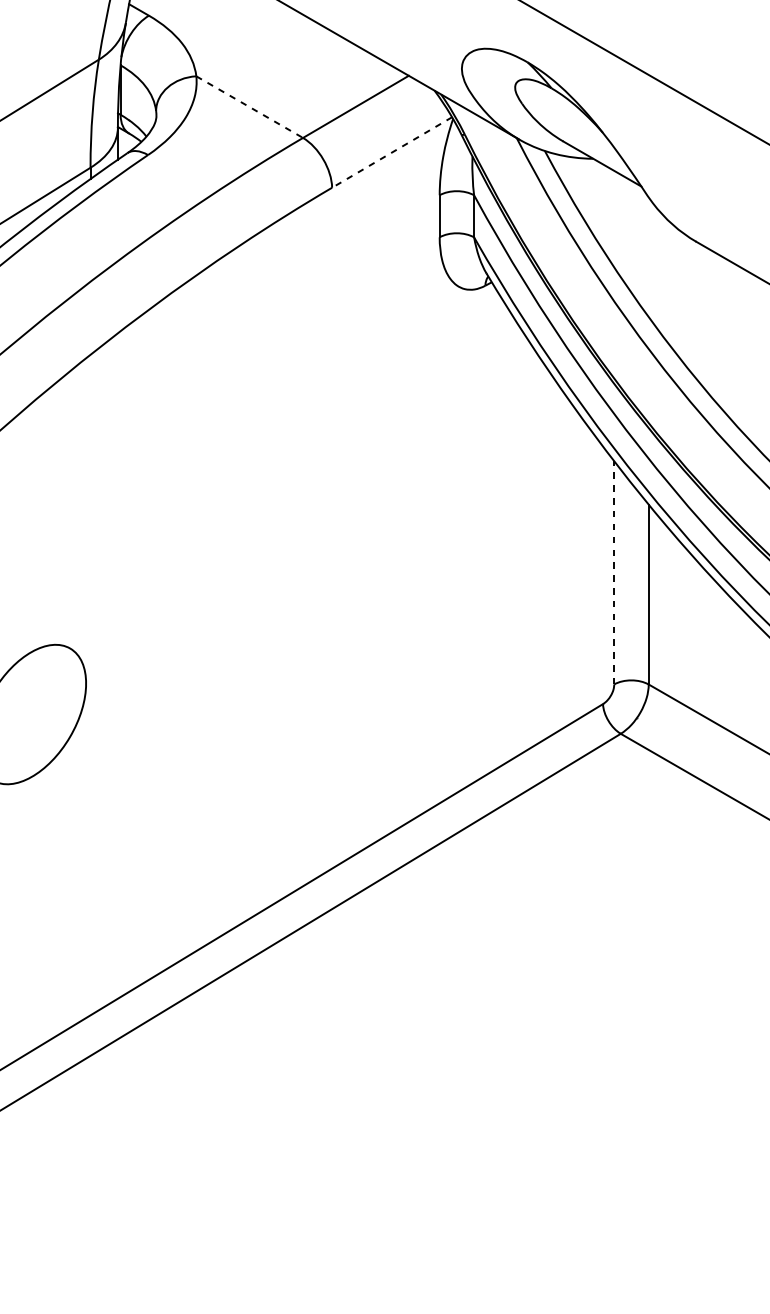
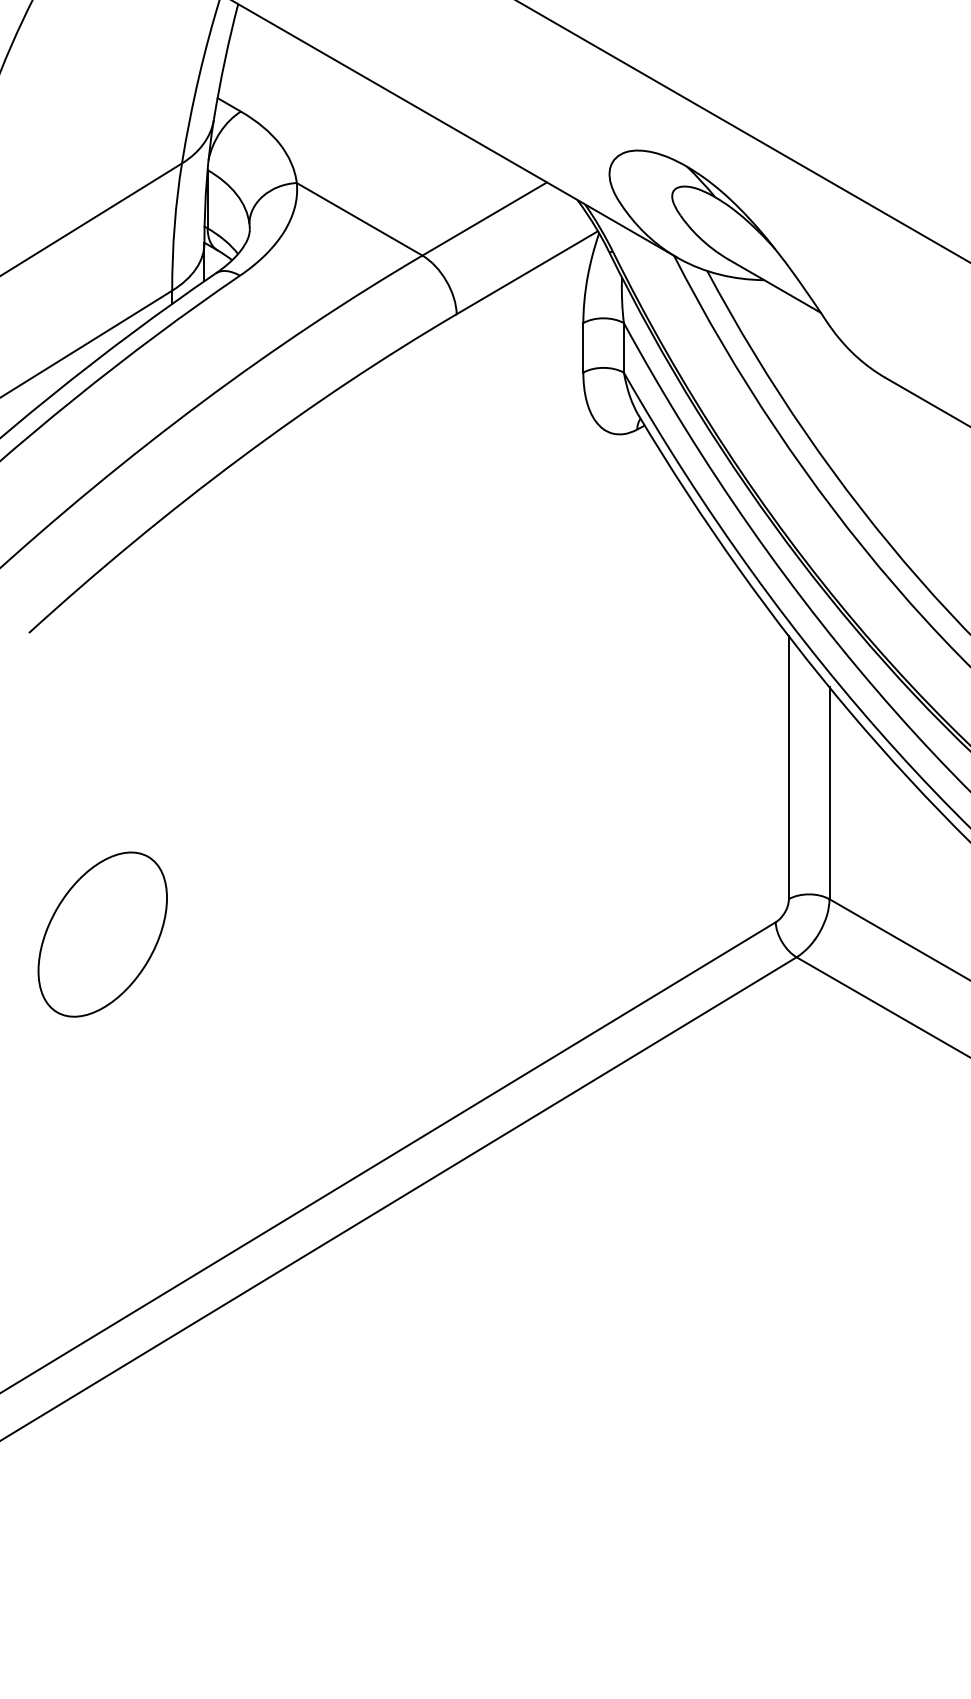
line: (249, 107) -> (359, 219), dashed -> solid
line: (392, 152) -> (527, 272), dashed -> solid
line: (613, 572) -> (788, 767), dashed -> solid

